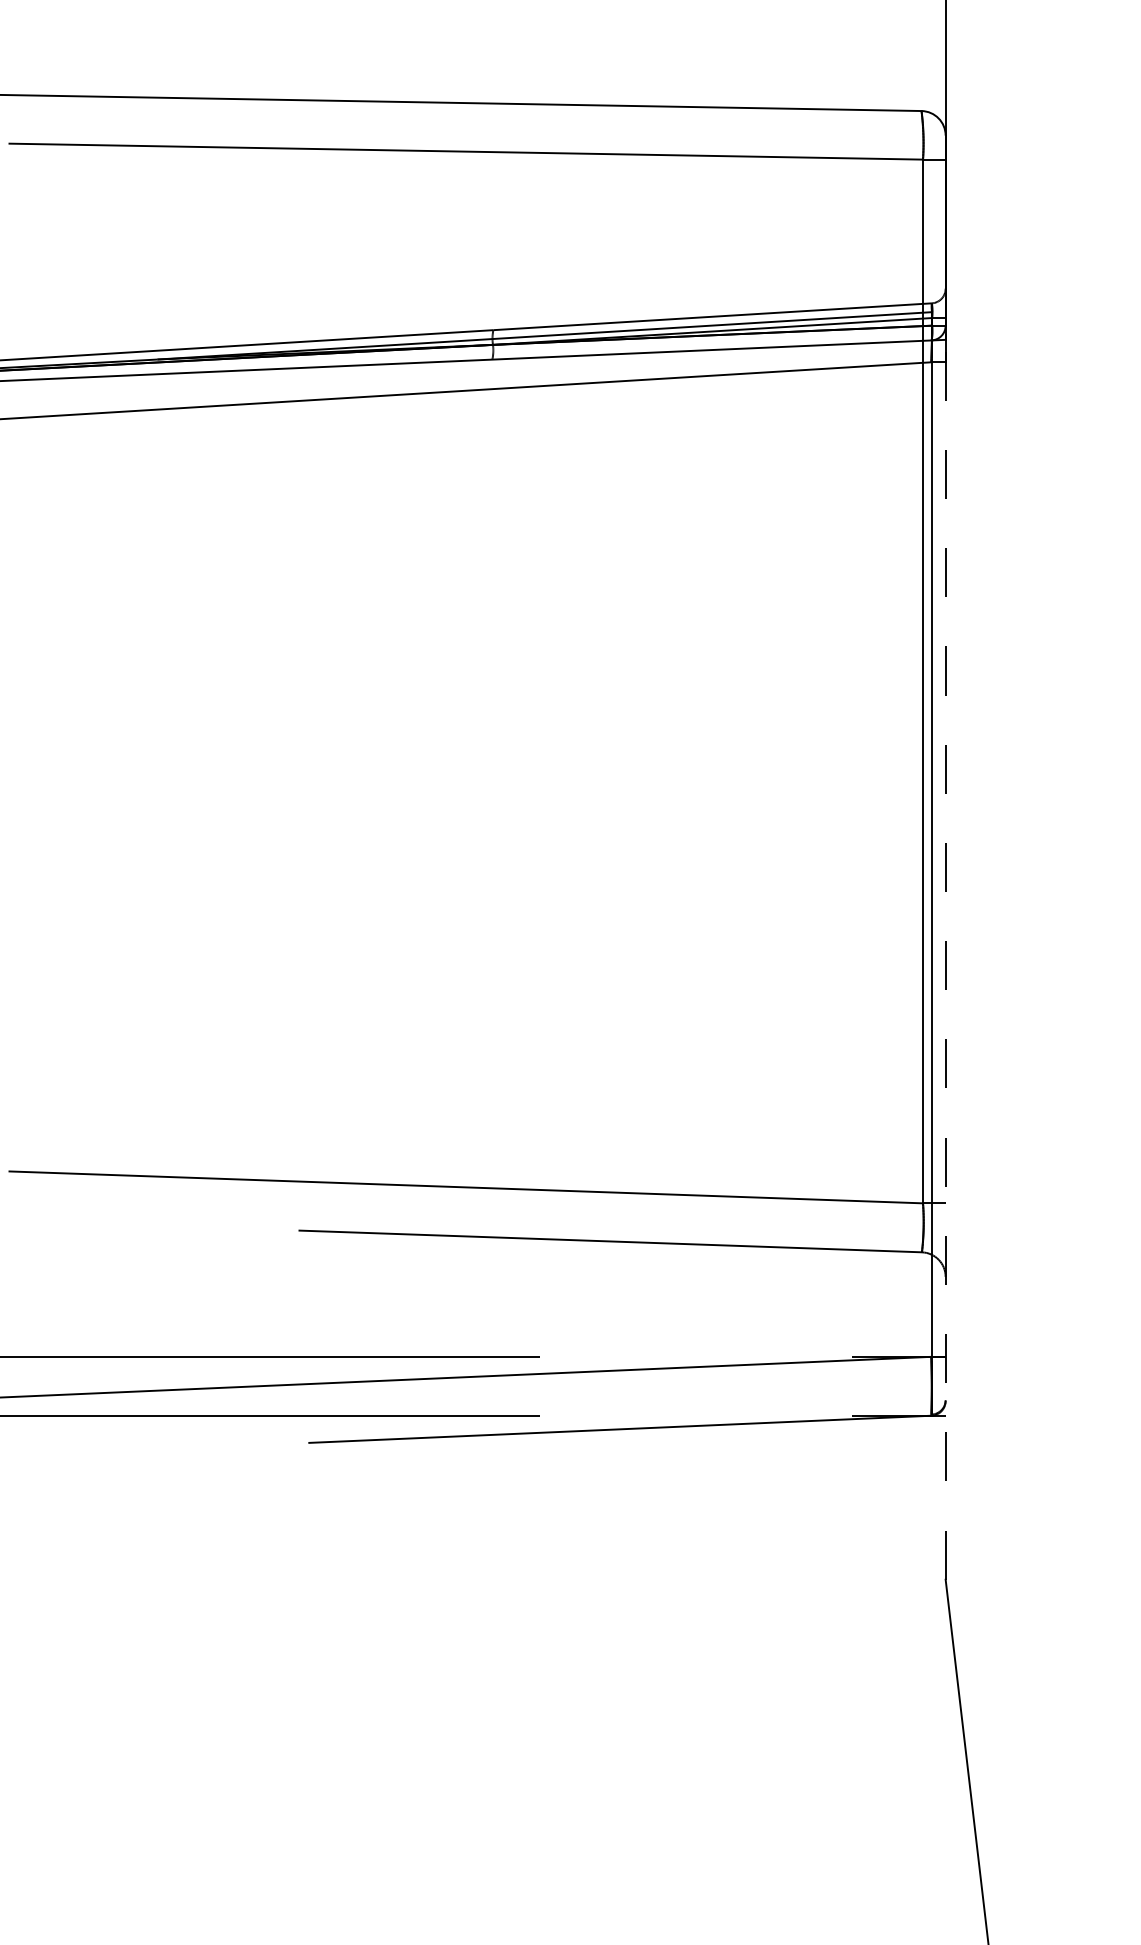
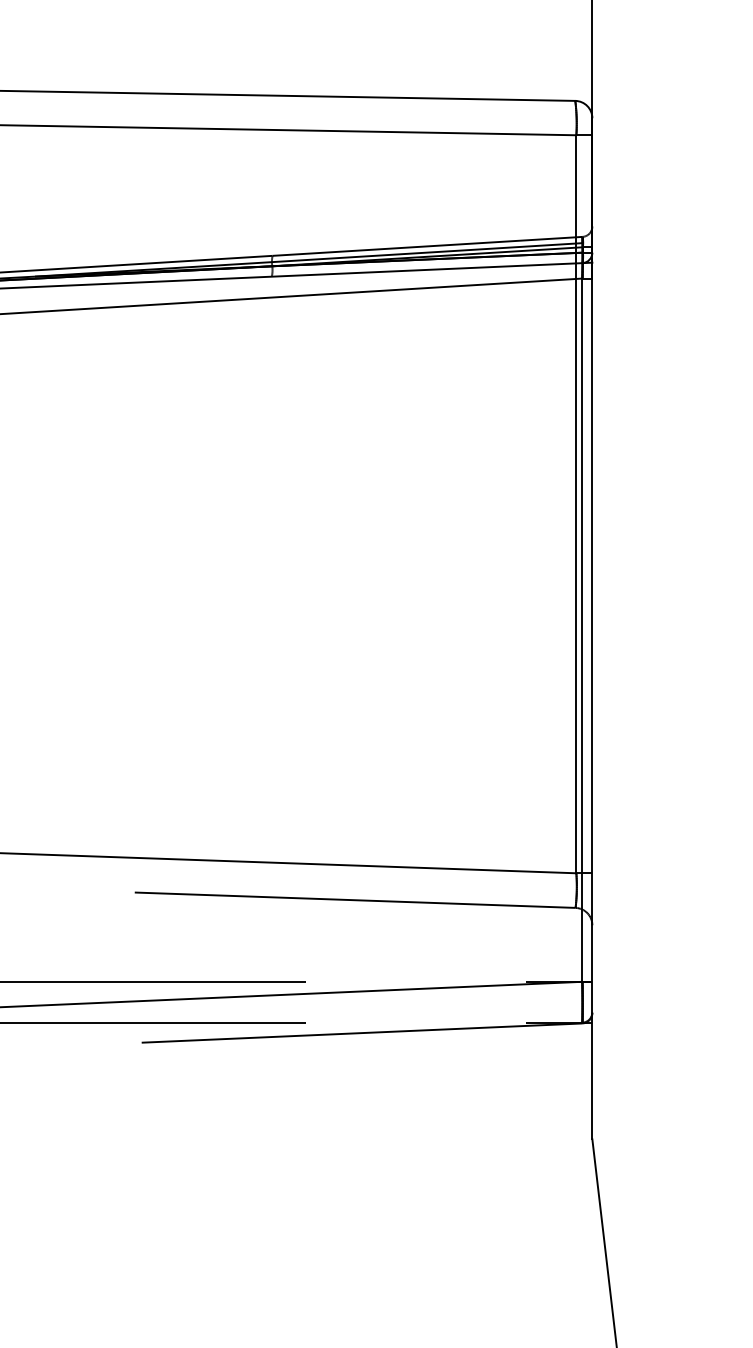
line: (945, 959) -> (592, 700), dashed -> solid

